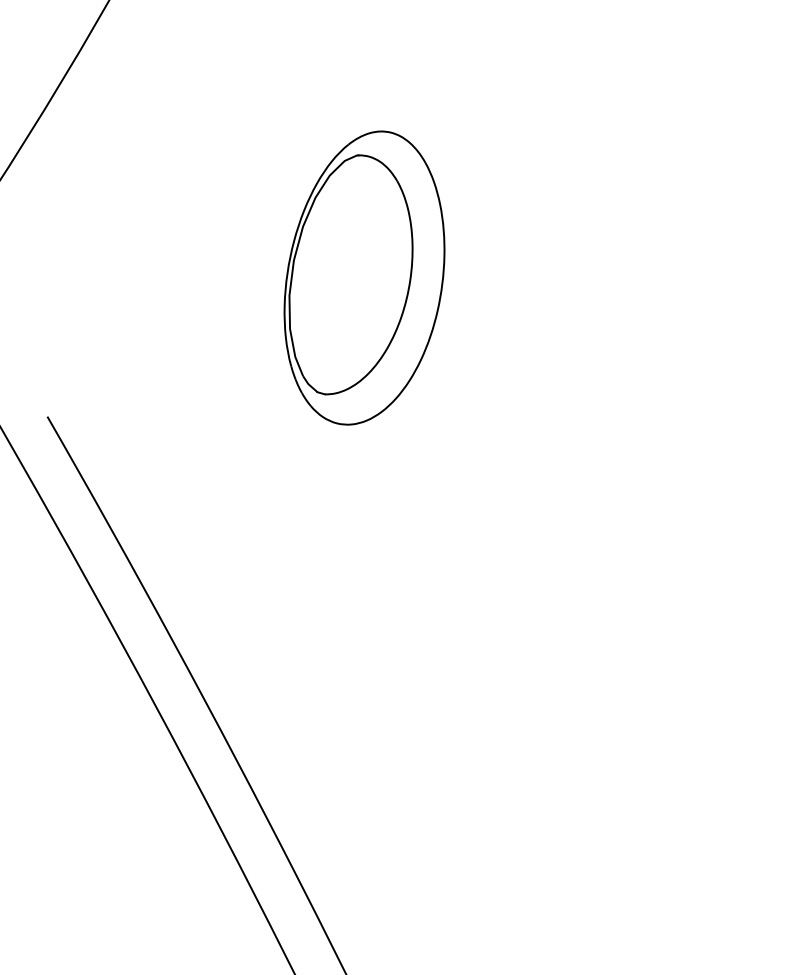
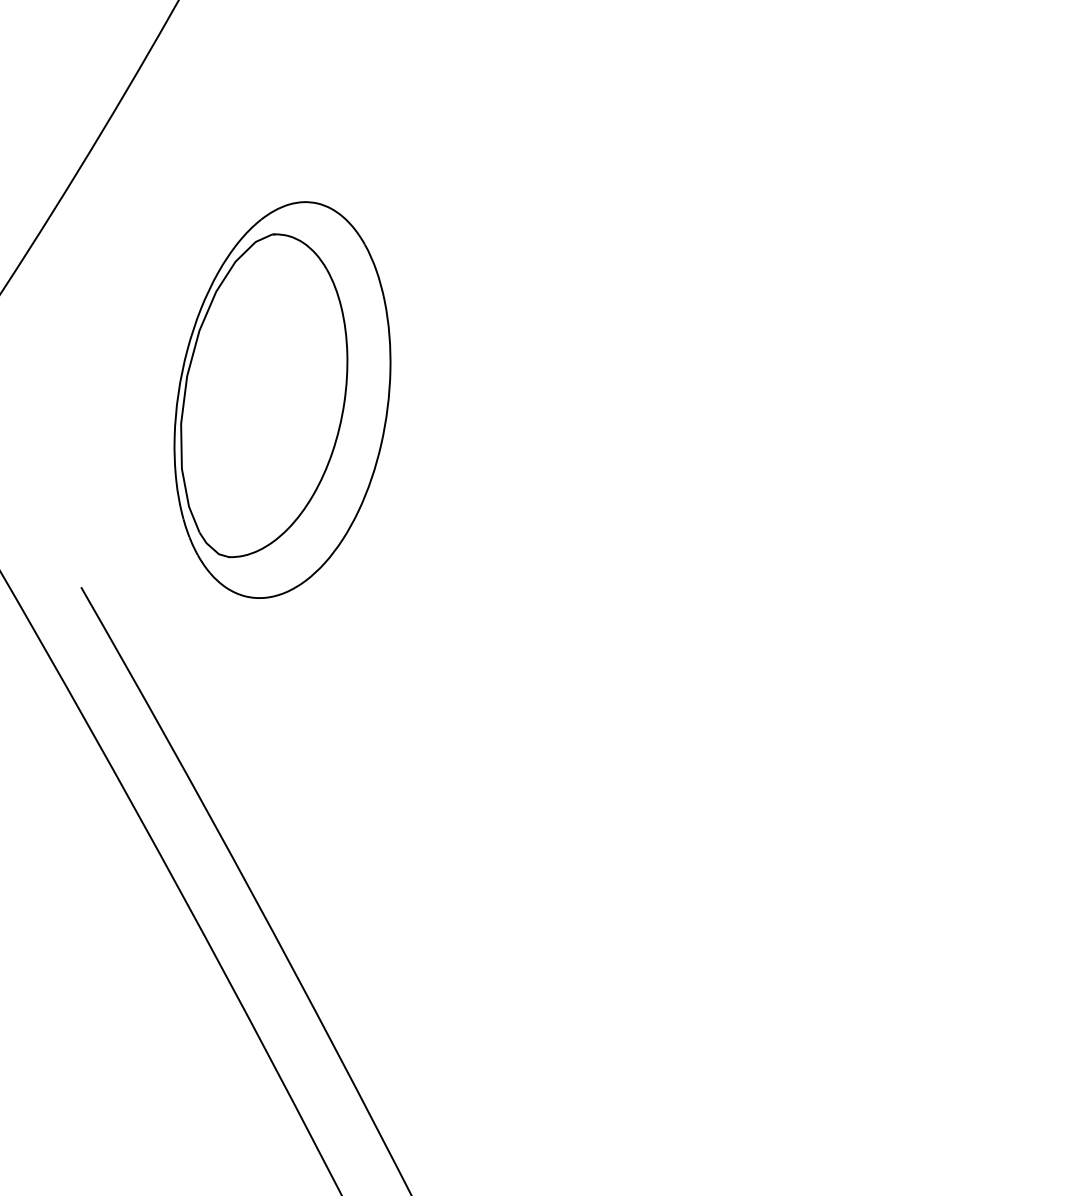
part: (364, 277) -> (282, 399), moved

